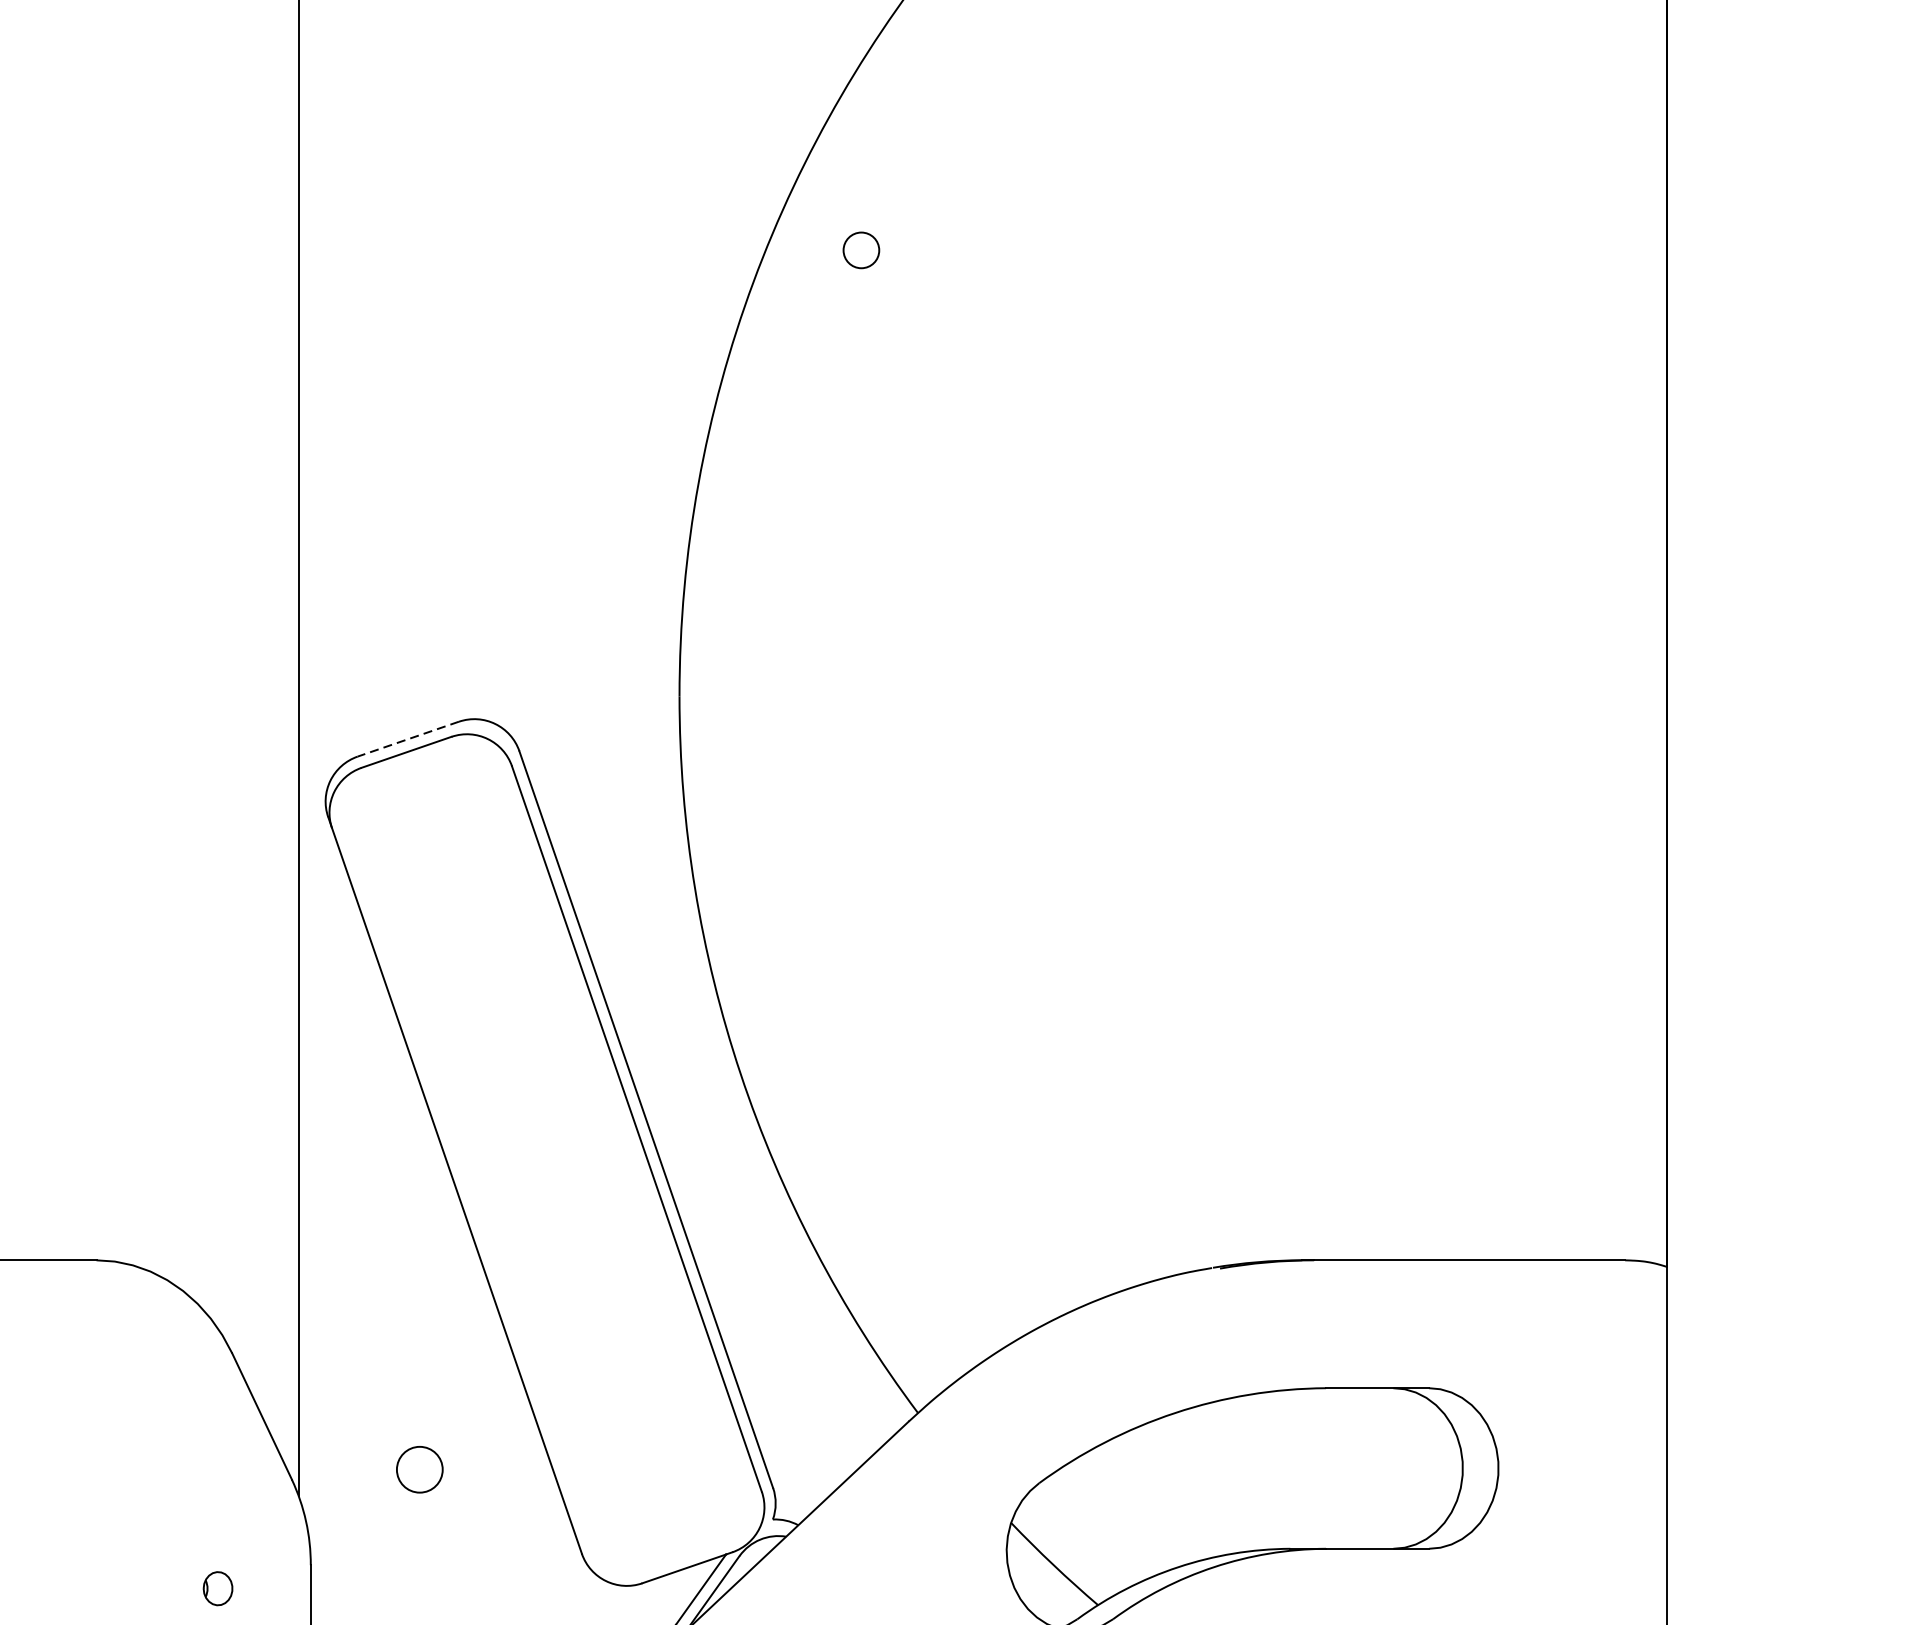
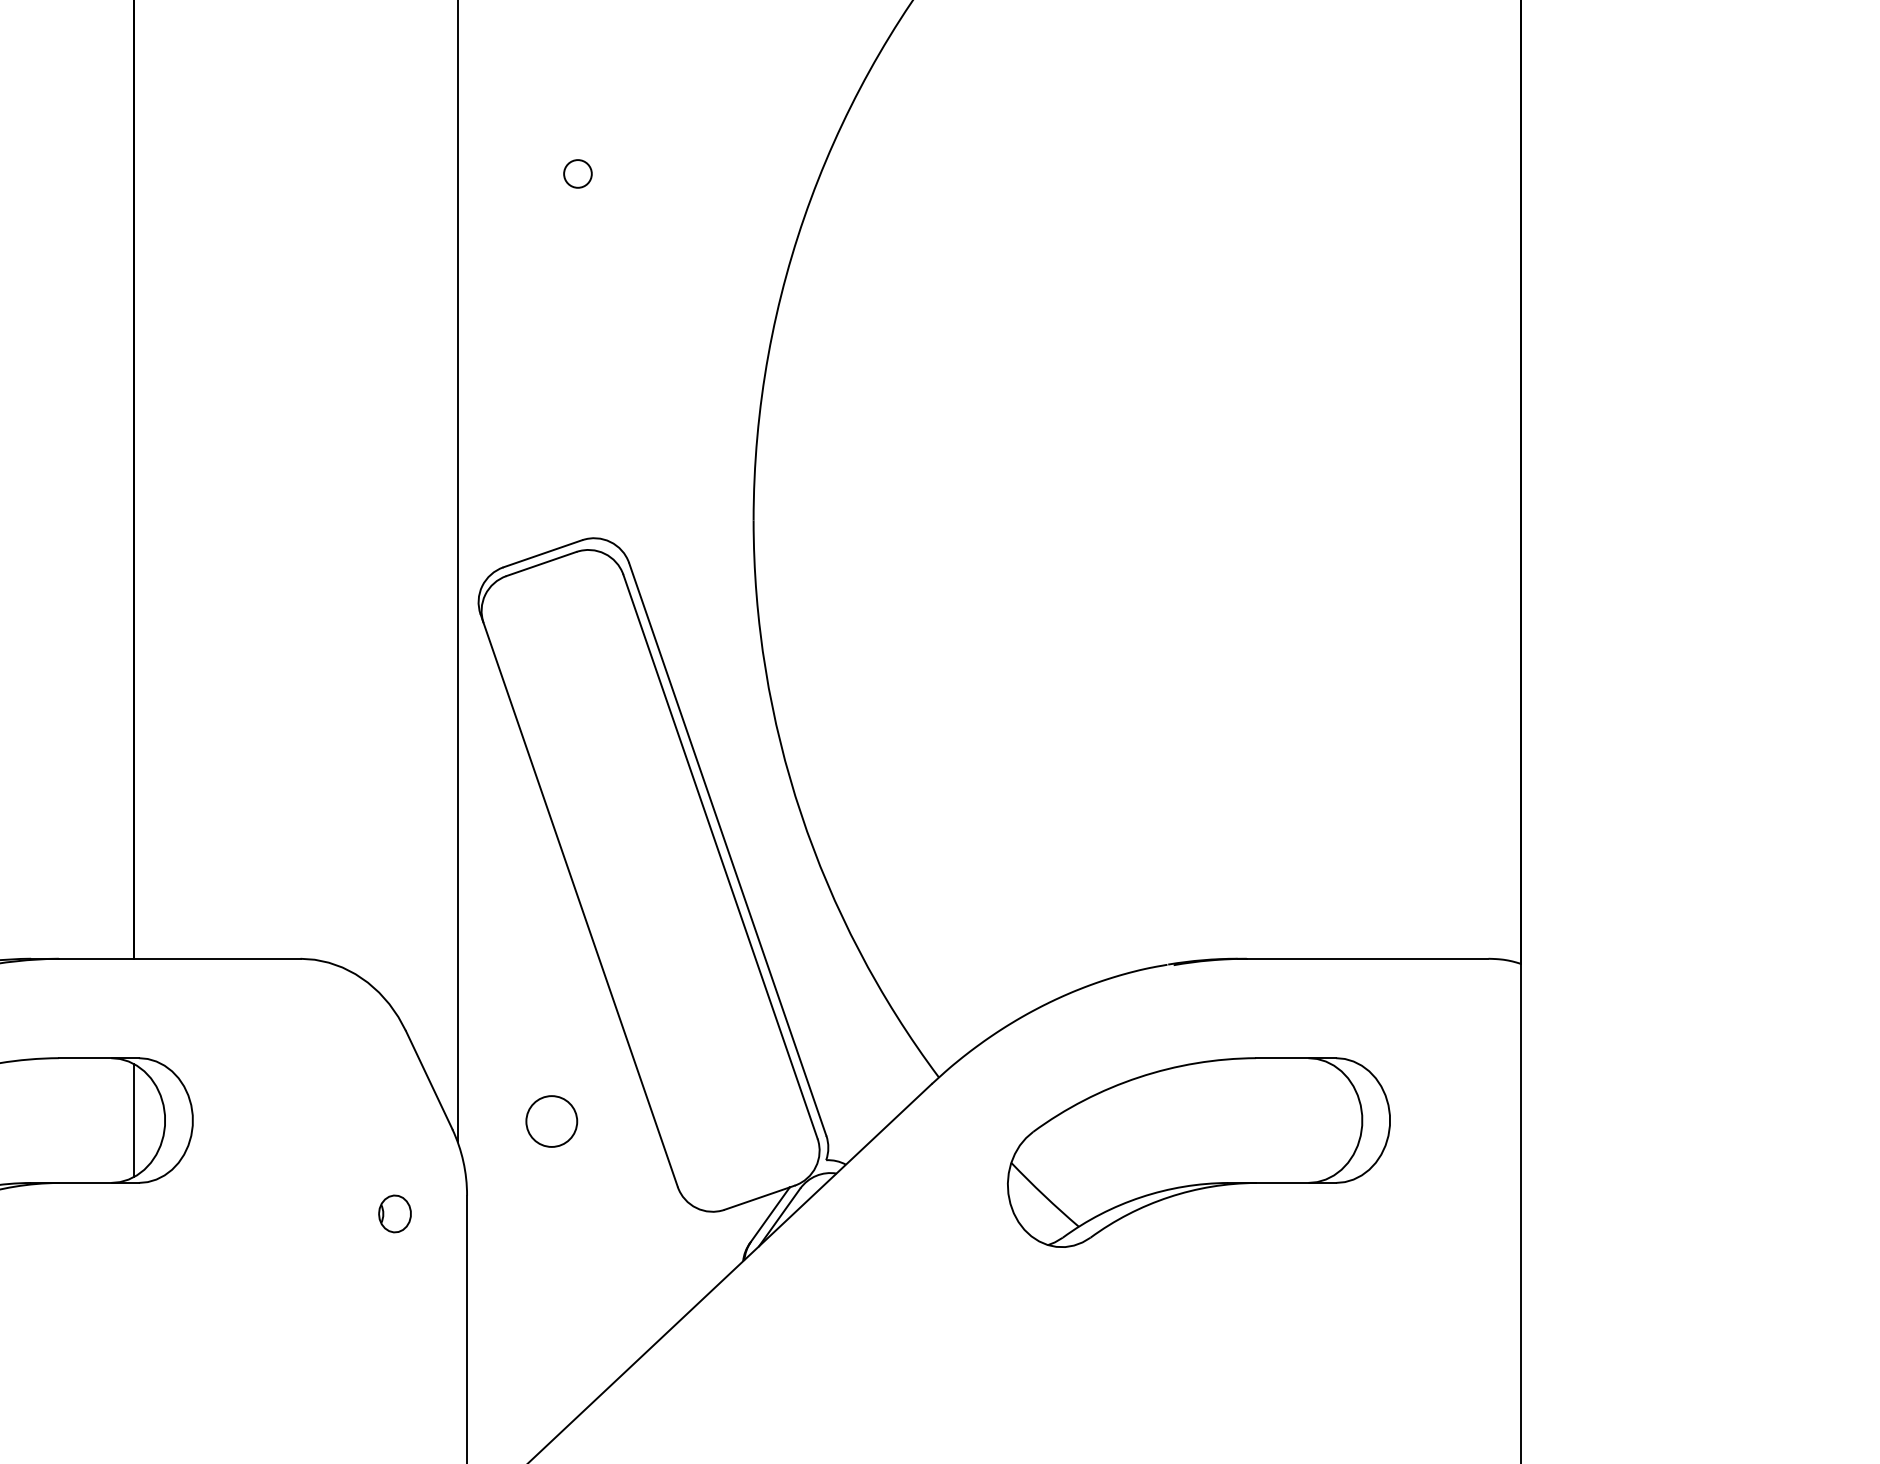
circle: (860, 249) -> (577, 173), moved
line: (407, 738) -> (542, 553), dashed -> solid
circle: (419, 1469) -> (551, 1121), size x1.43
part: (217, 1588) -> (394, 1213), size x1.43

